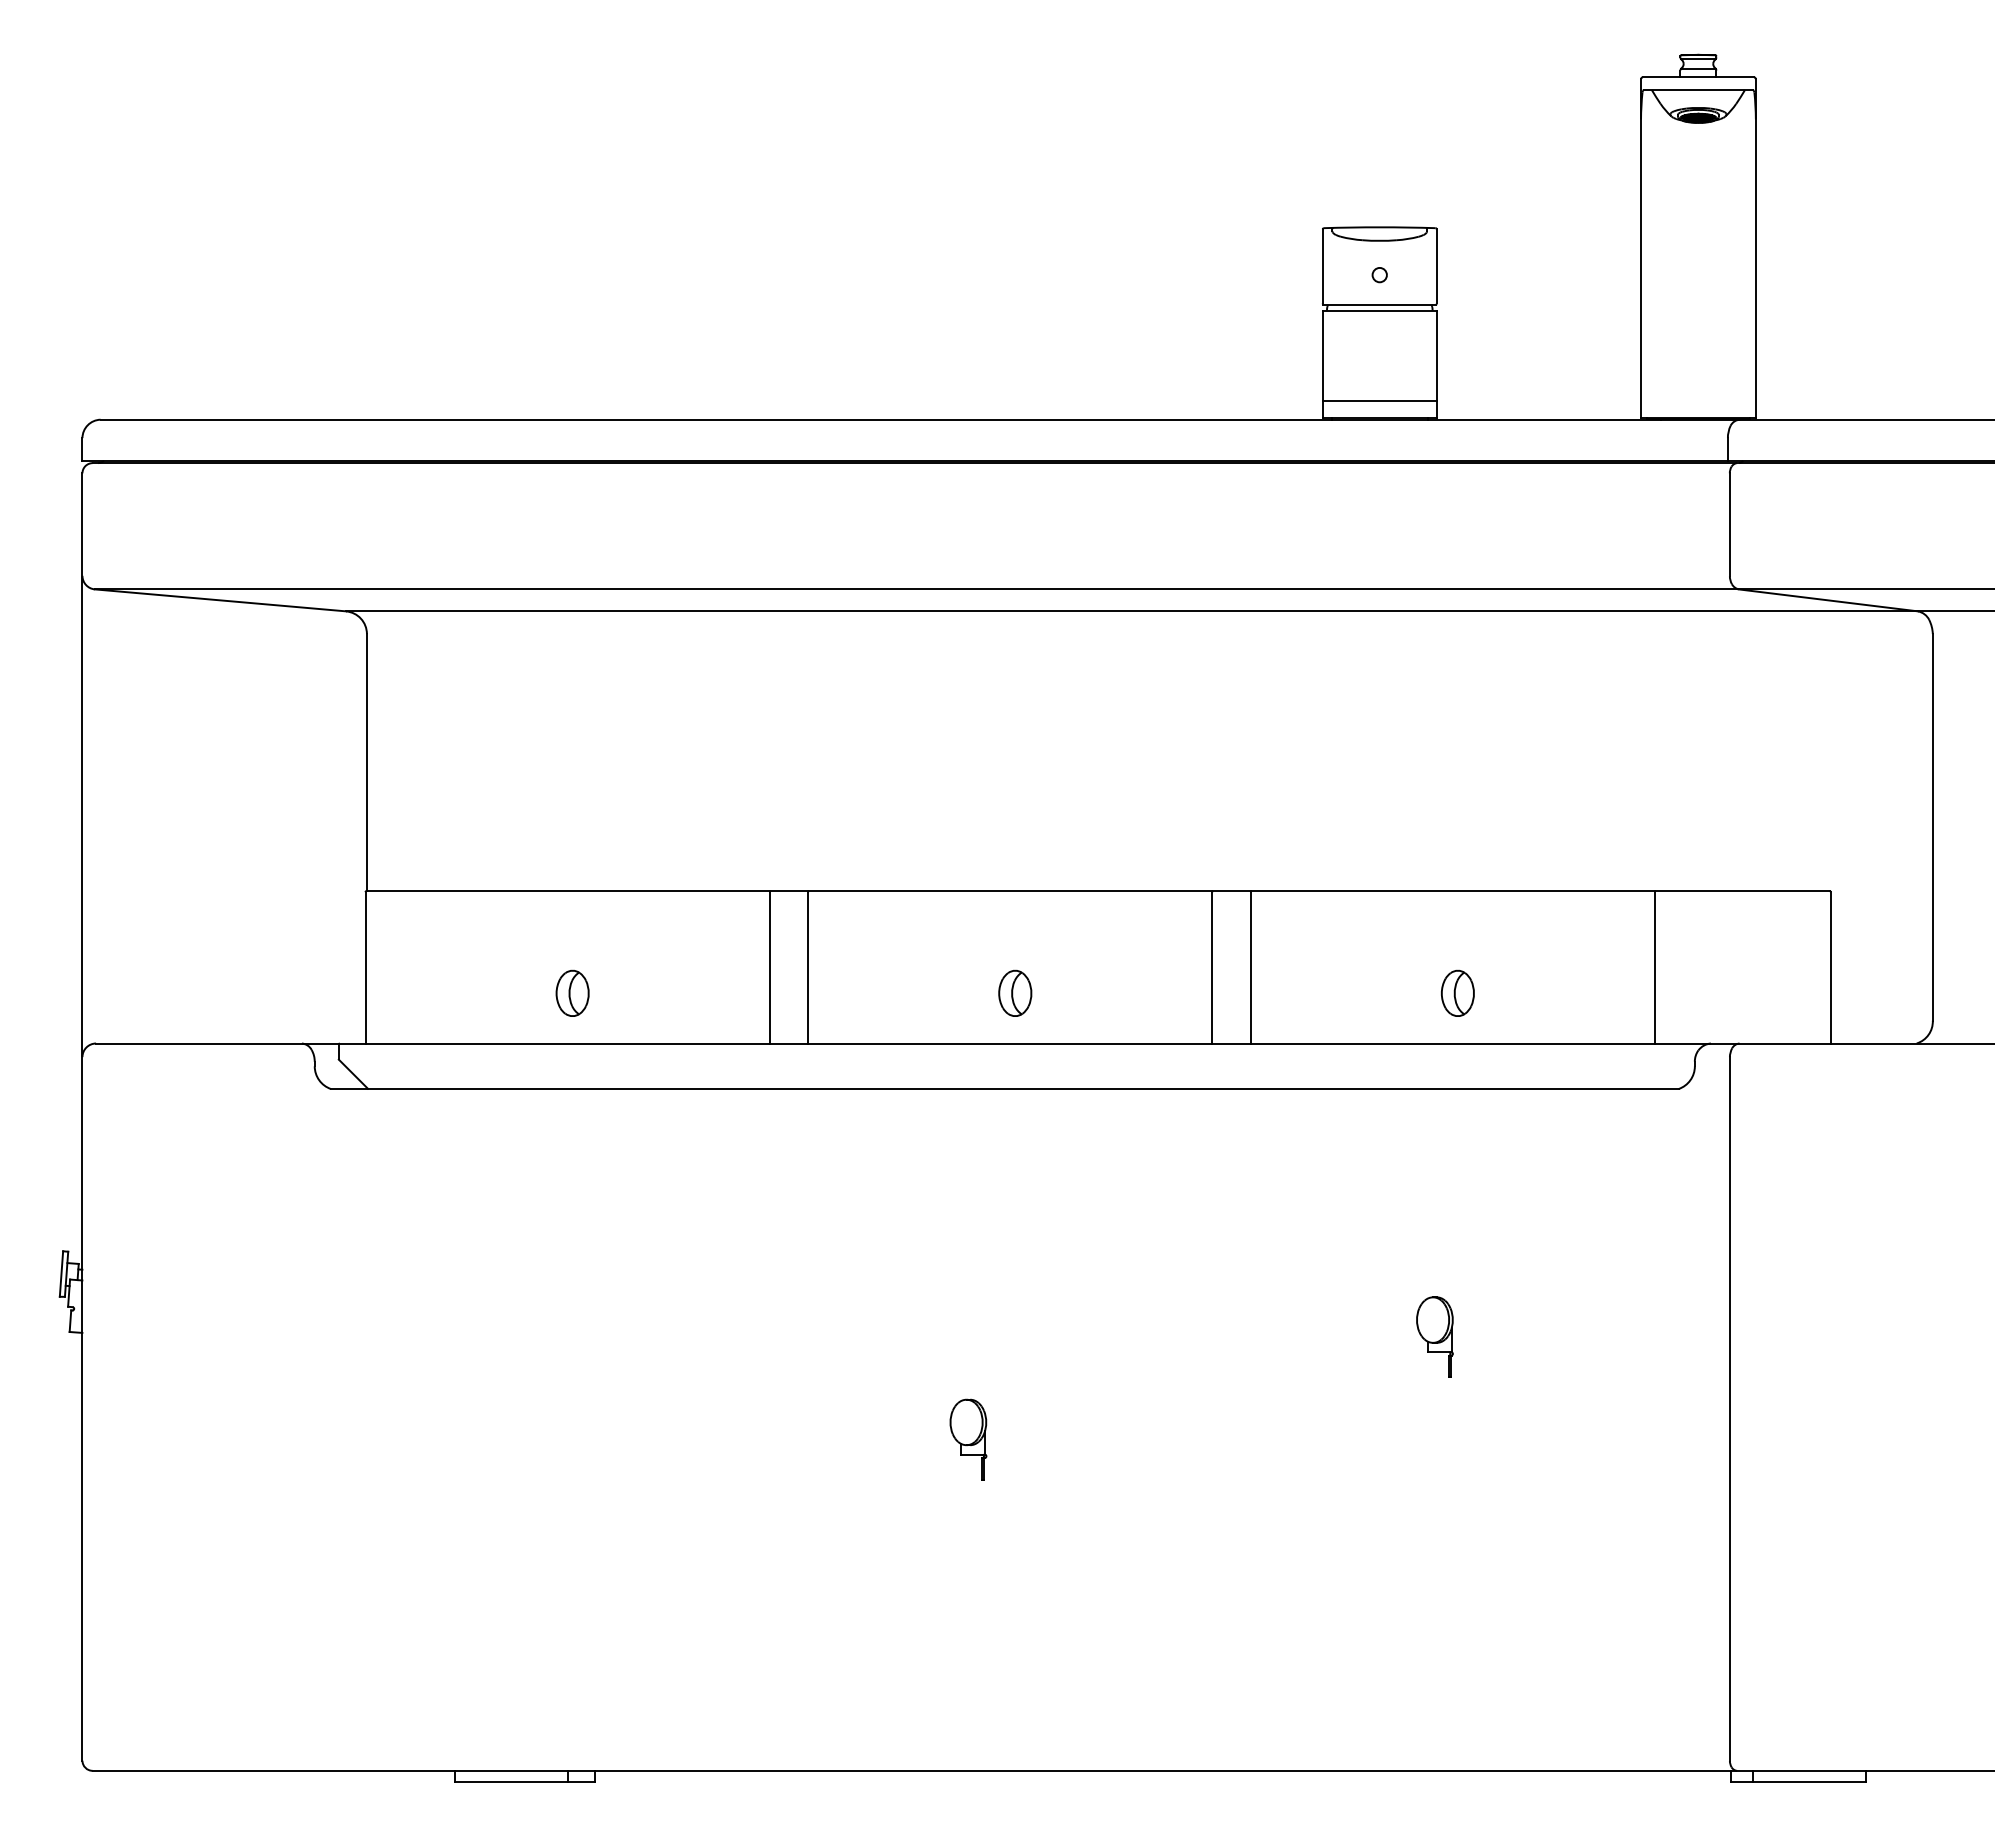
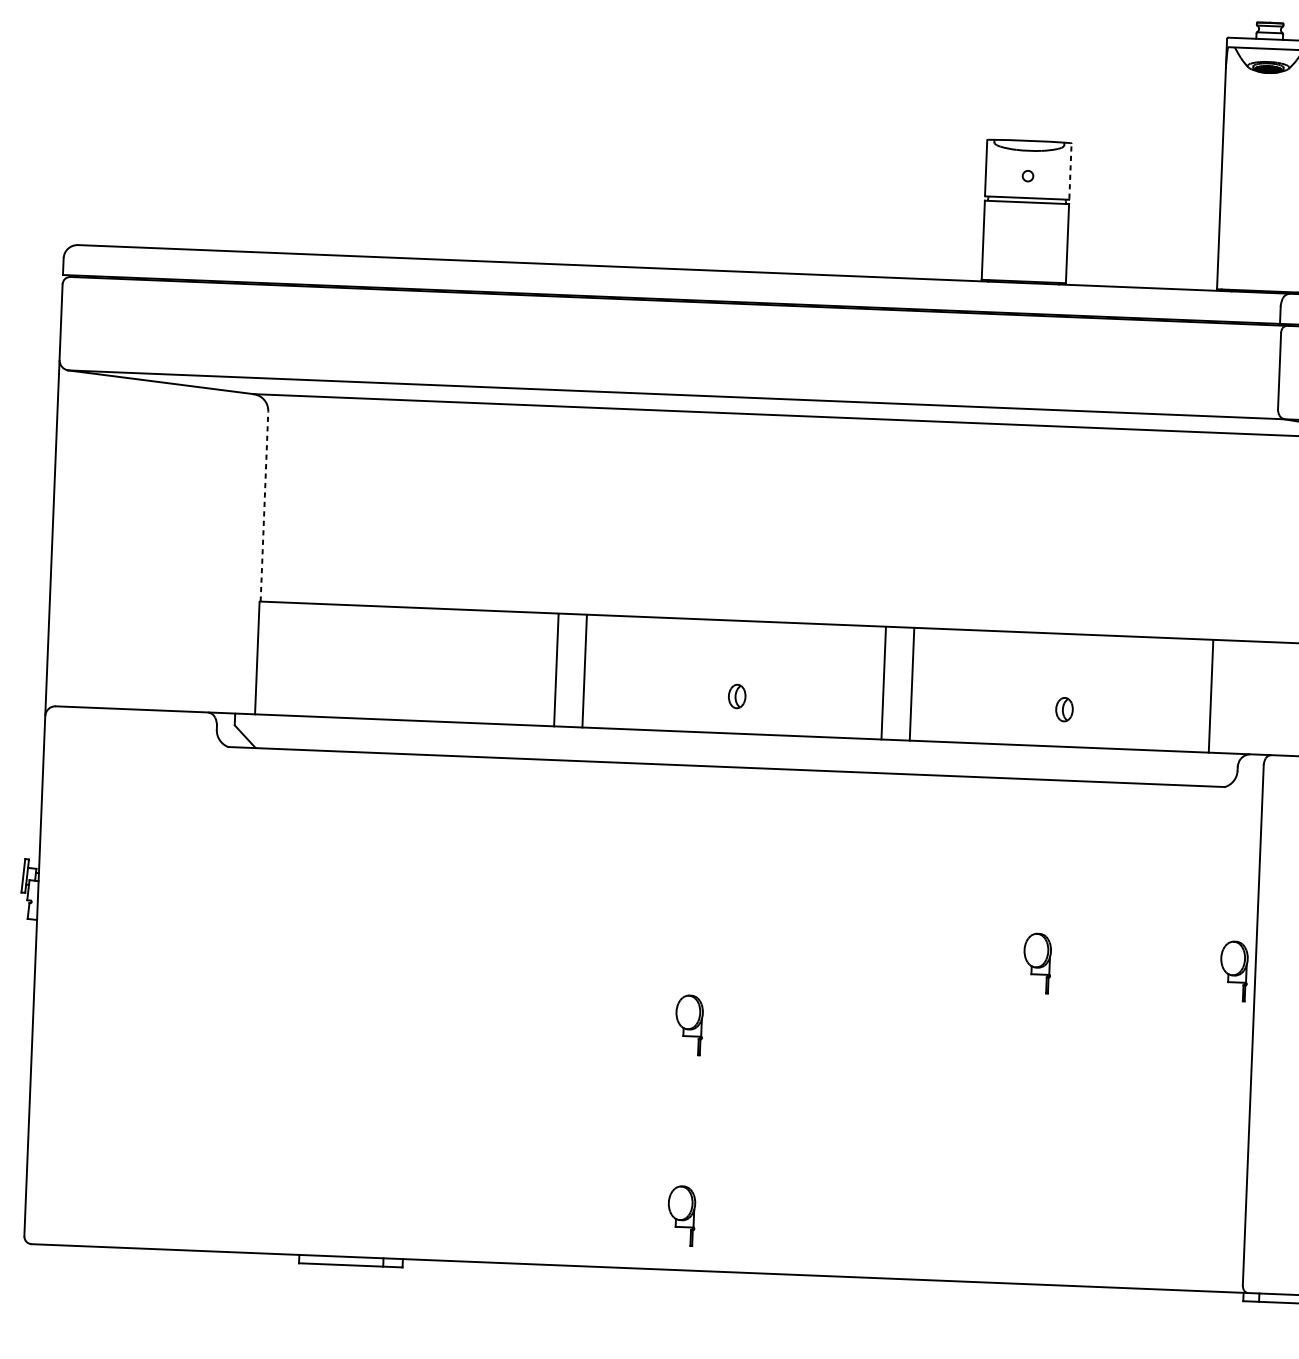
line: (1436, 265) -> (1070, 170), solid -> dashed
line: (1379, 400) -> (1024, 268), removed
line: (366, 762) -> (264, 506), solid -> dashed
part: (572, 992) -> (409, 682), removed
part: (1015, 992) -> (737, 695), size x0.7
part: (1457, 992) -> (1064, 709), size x0.7
part: (1700, 1336) -> (1233, 970), added
part: (968, 1697) -> (681, 1215), added

